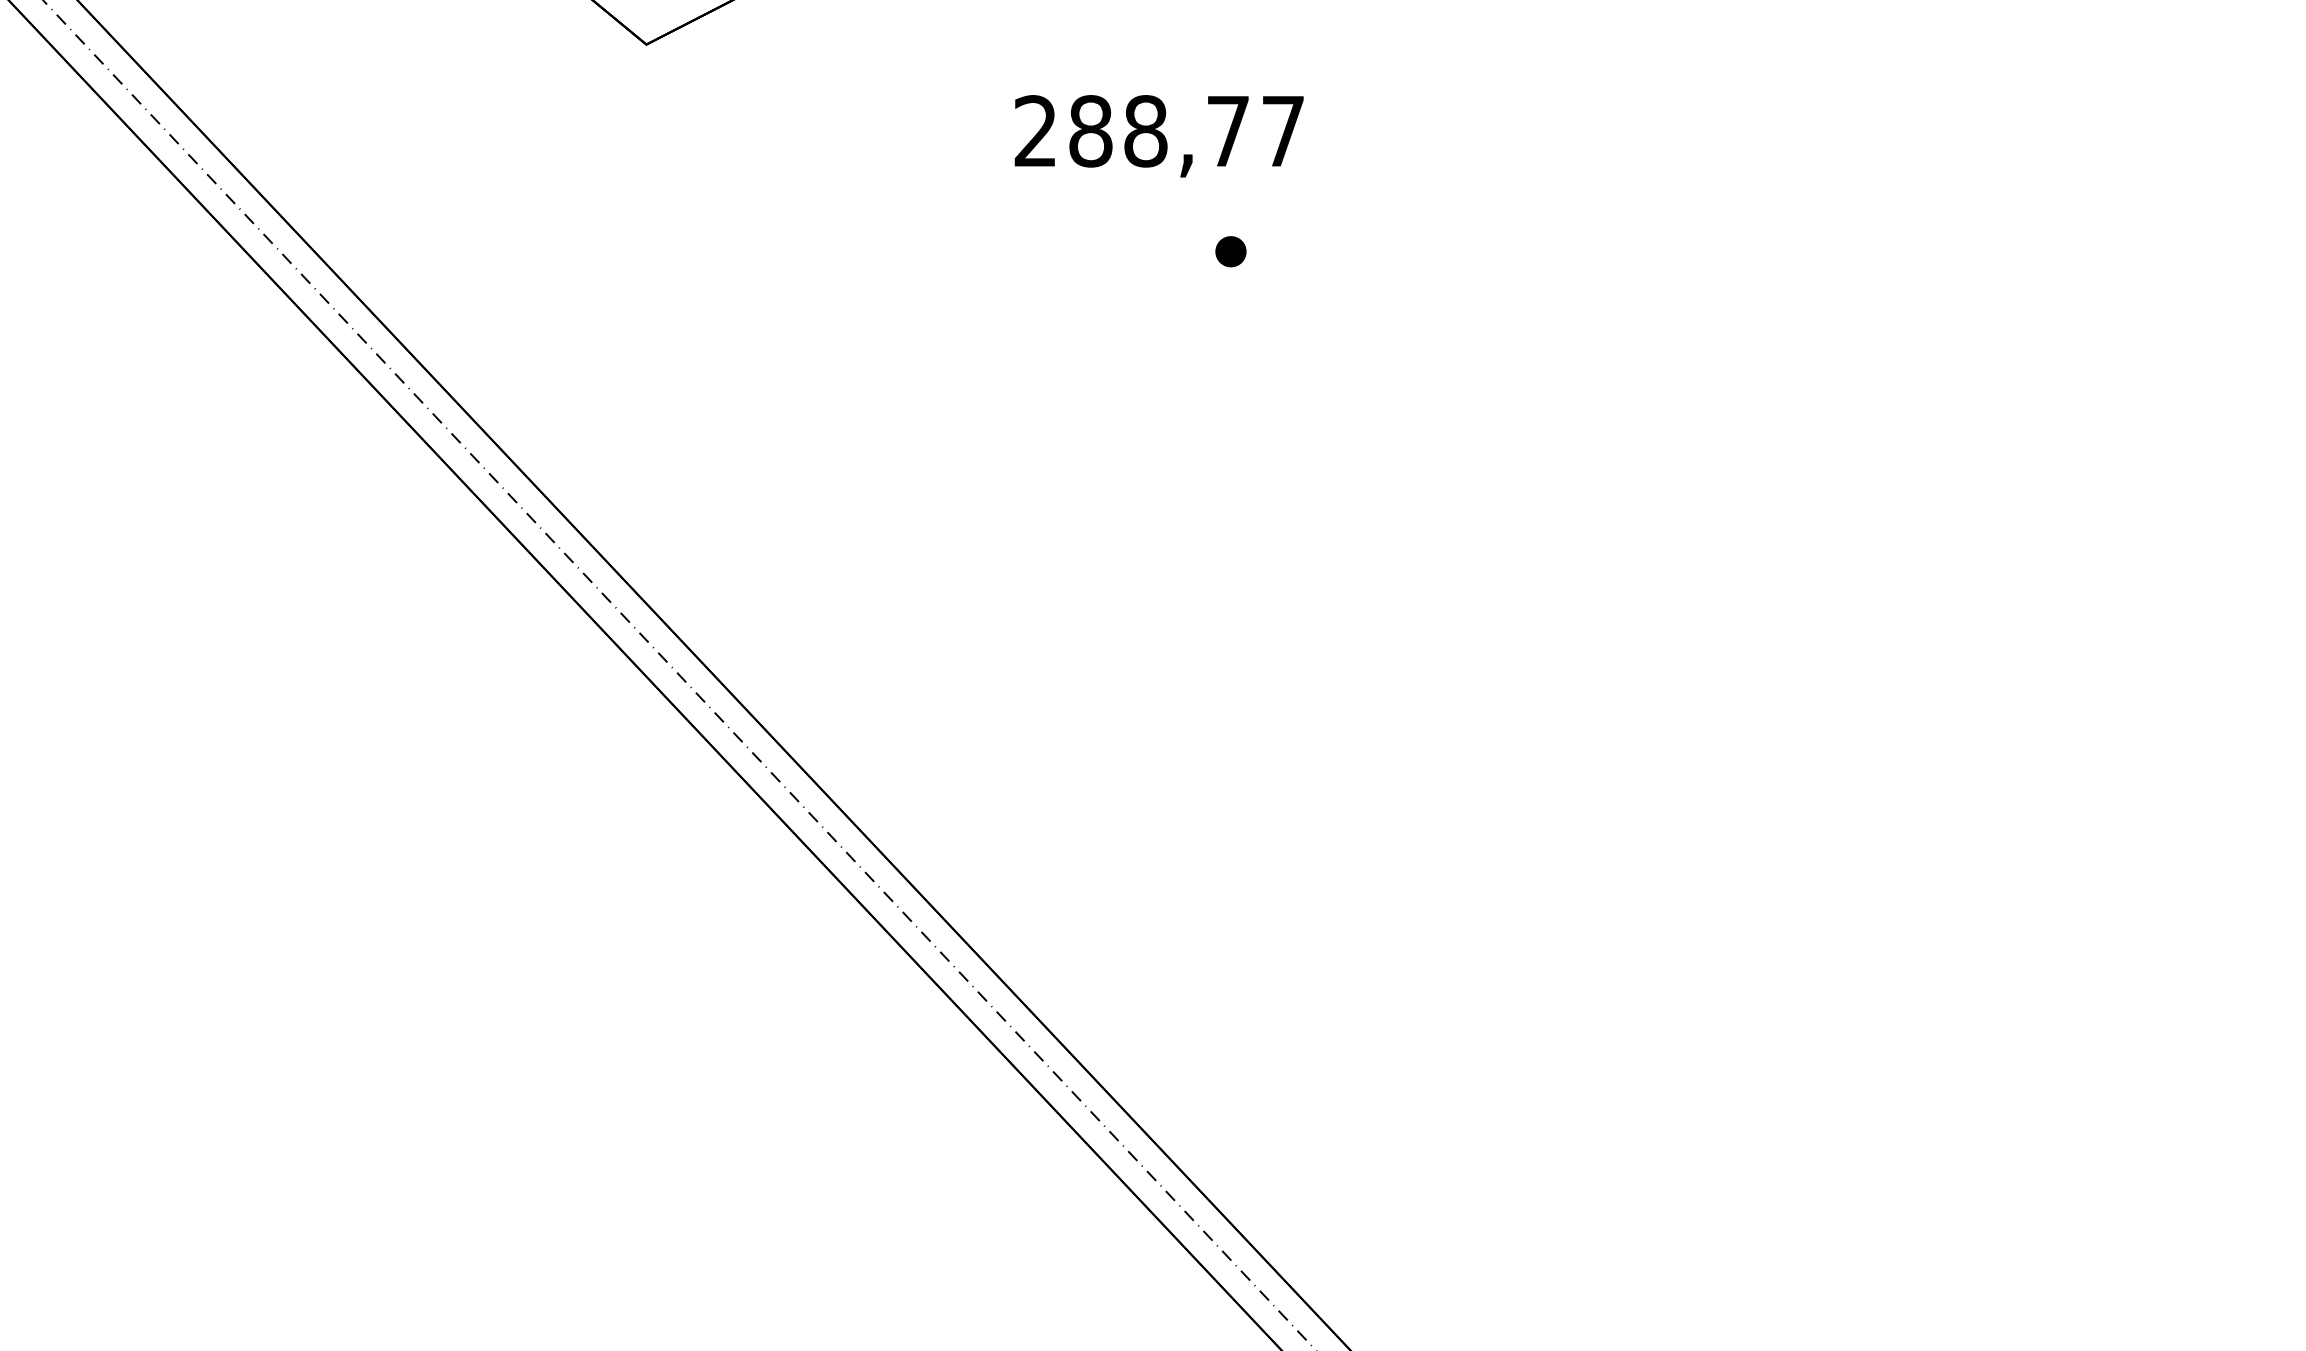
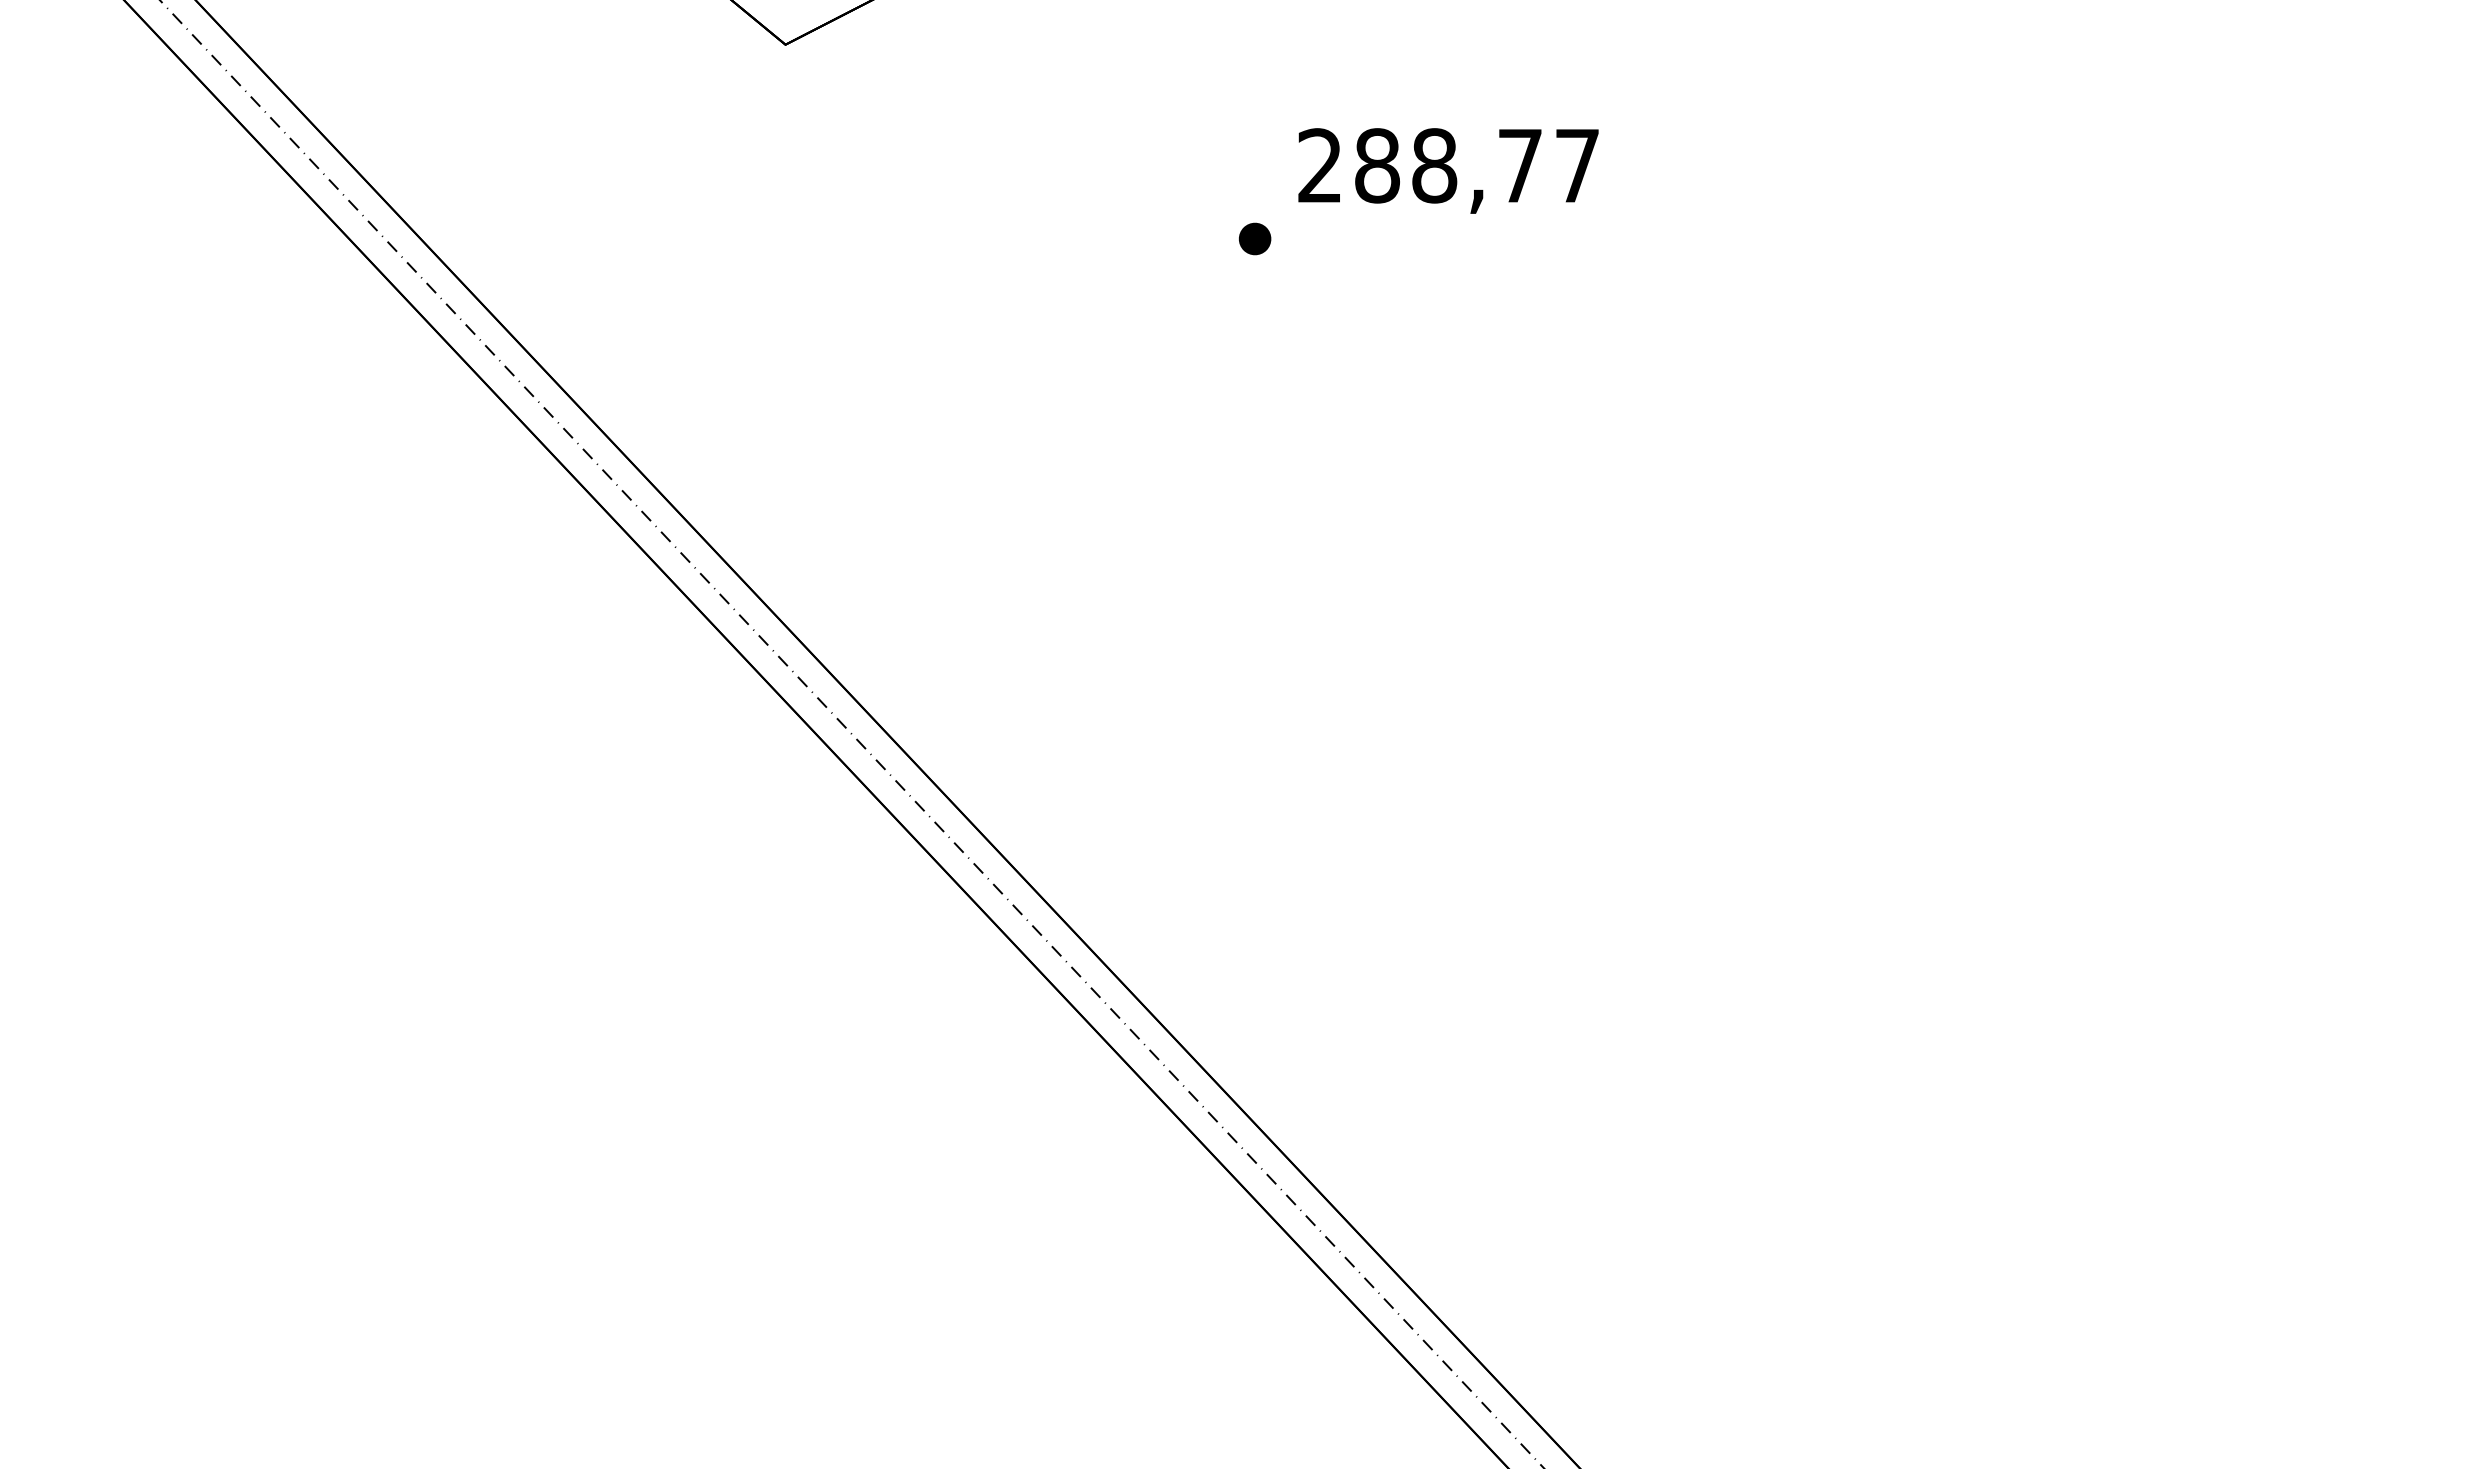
text: (1159, 135) -> (1448, 170), moved
part: (1231, 251) -> (1255, 238), moved

